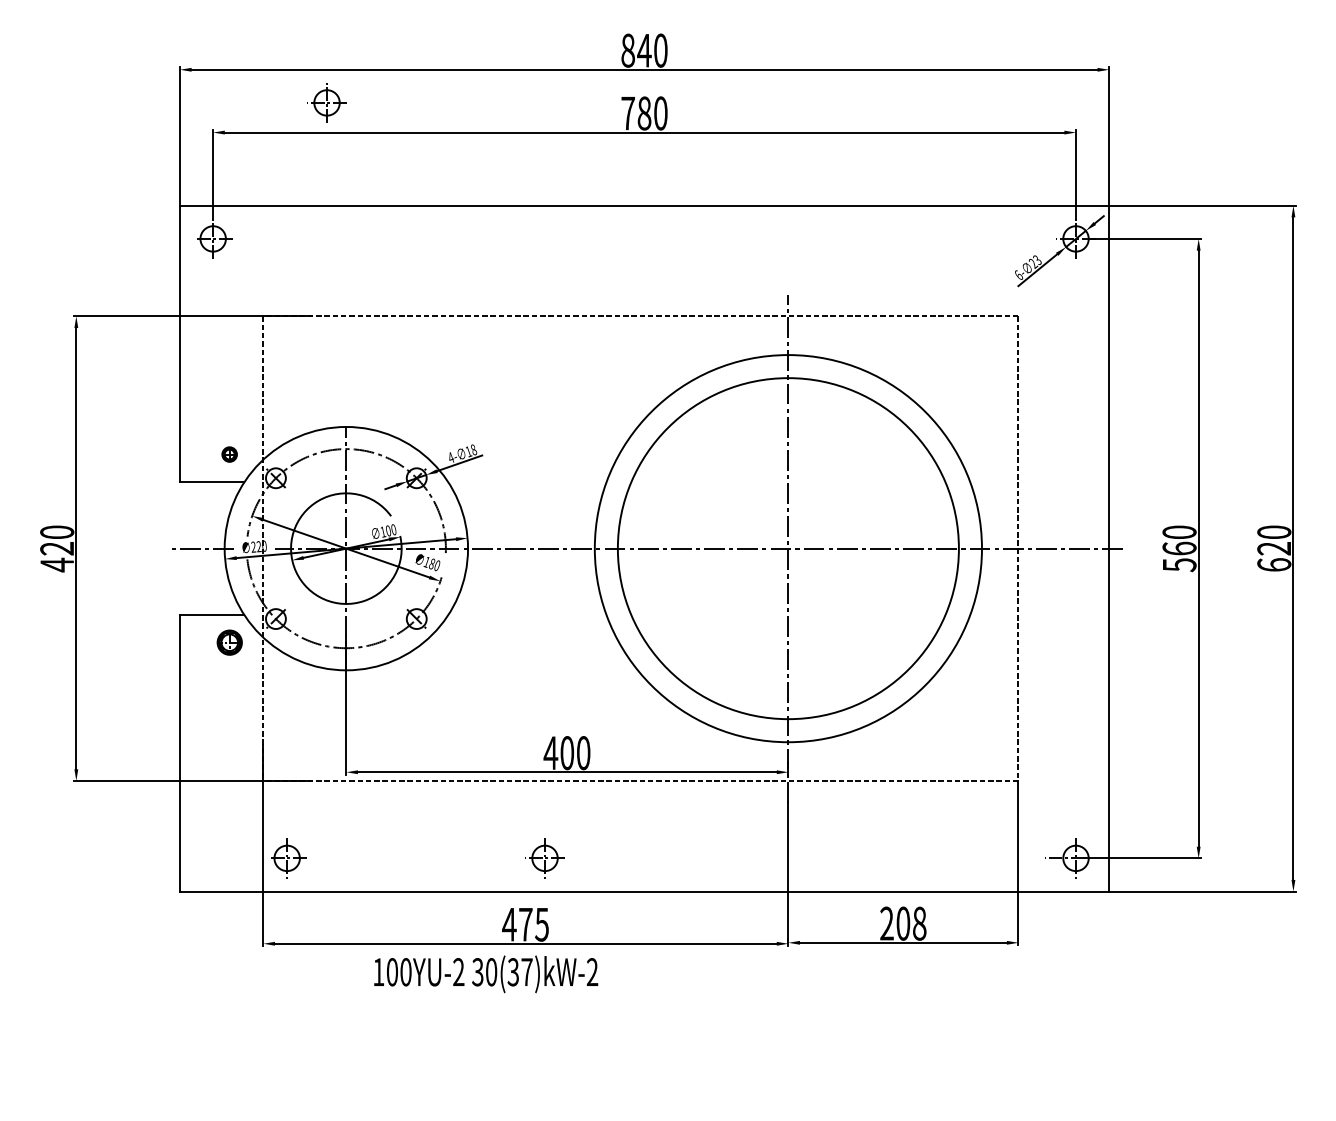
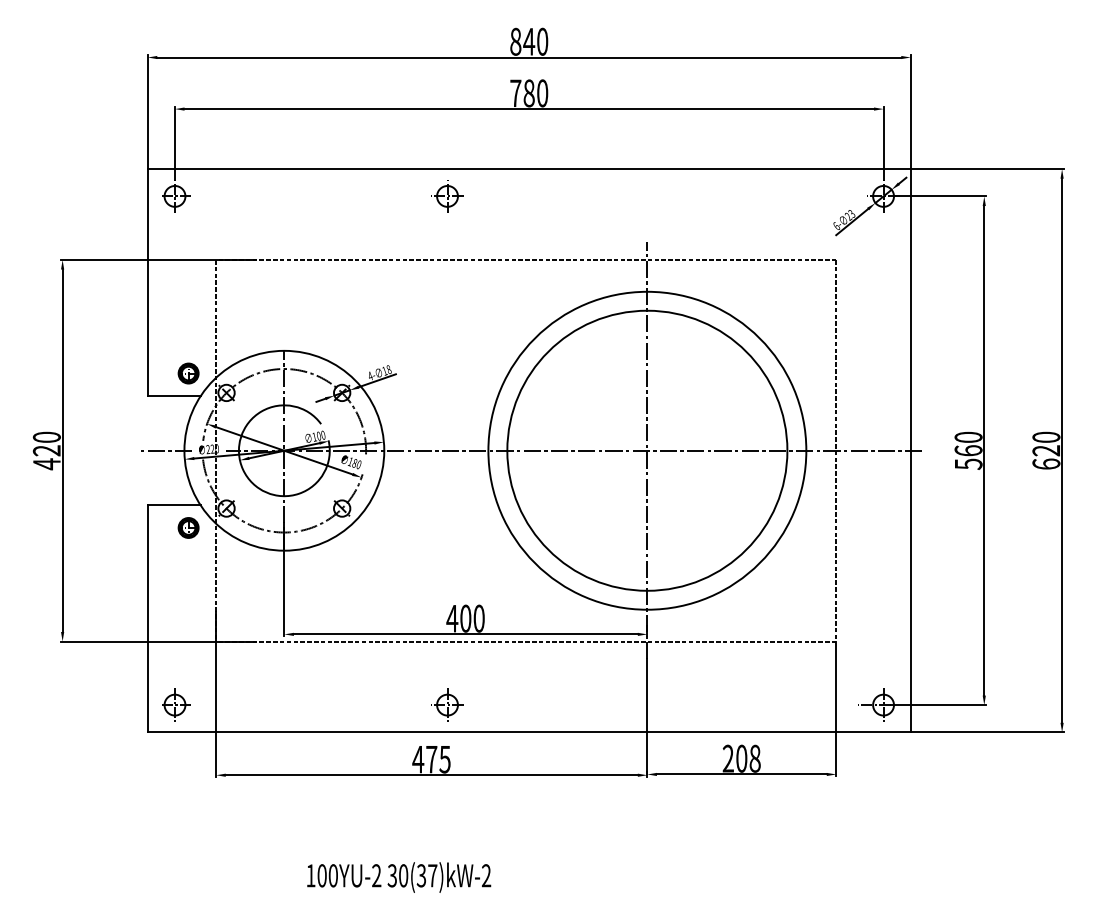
part: (326, 102) -> (447, 196), moved
part: (229, 454) -> (188, 373), size x1.67
part: (288, 858) -> (176, 705), moved
text: (486, 974) -> (399, 877), moved

